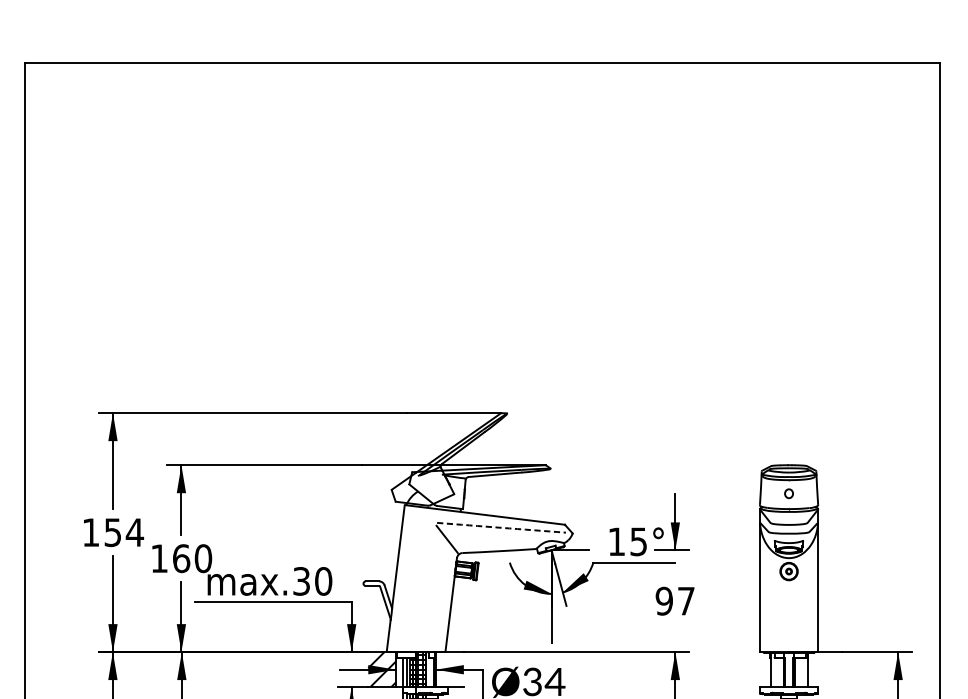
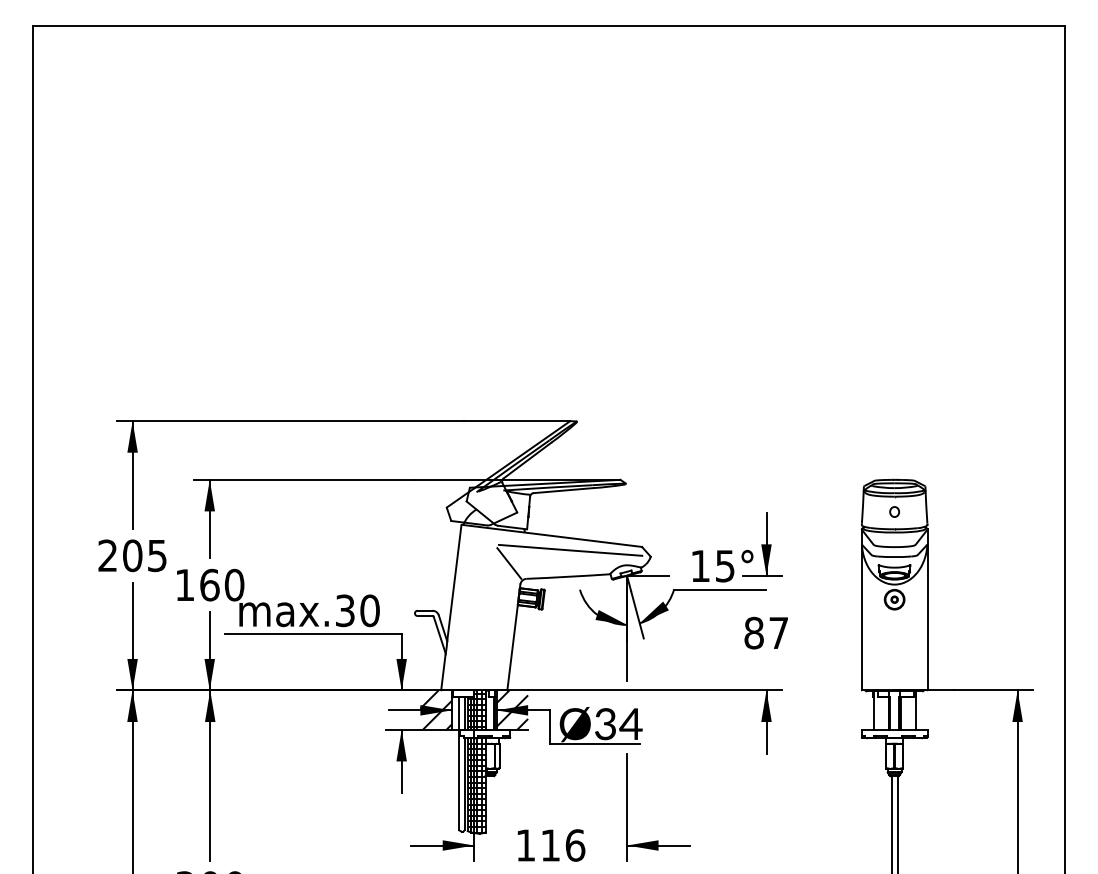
arc: (501, 527) -> (570, 550), dashed -> solid
text: (112, 532) -> (132, 555), 154 -> 205
text: (663, 601) -> (753, 633), 97 -> 87
hatch: (450, 668) -> (512, 709), added

